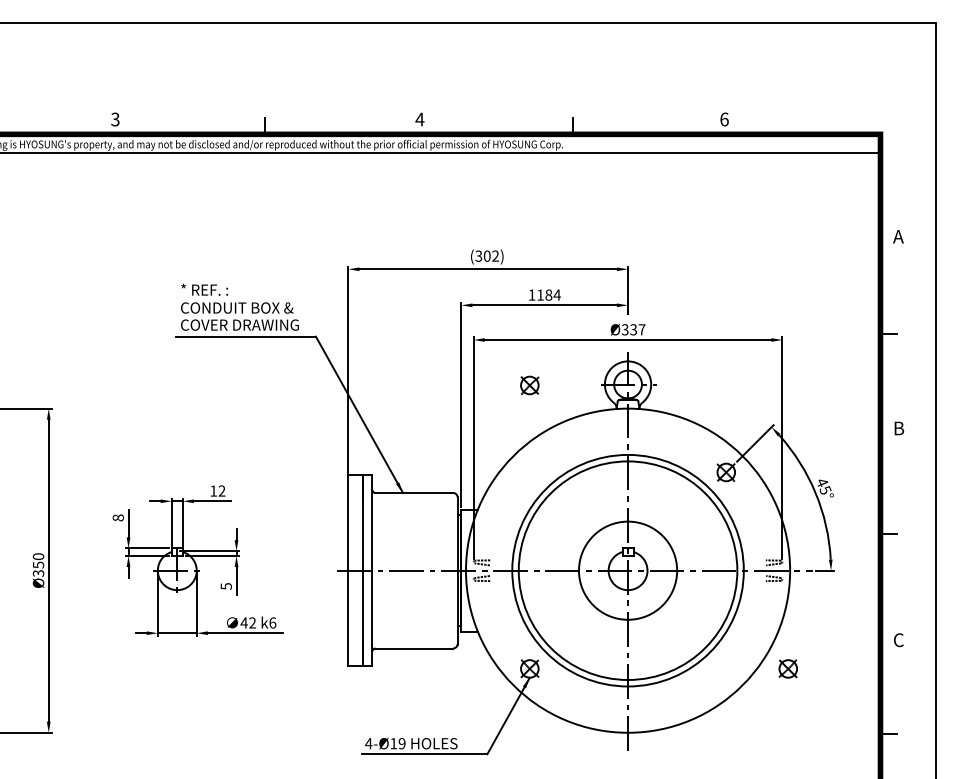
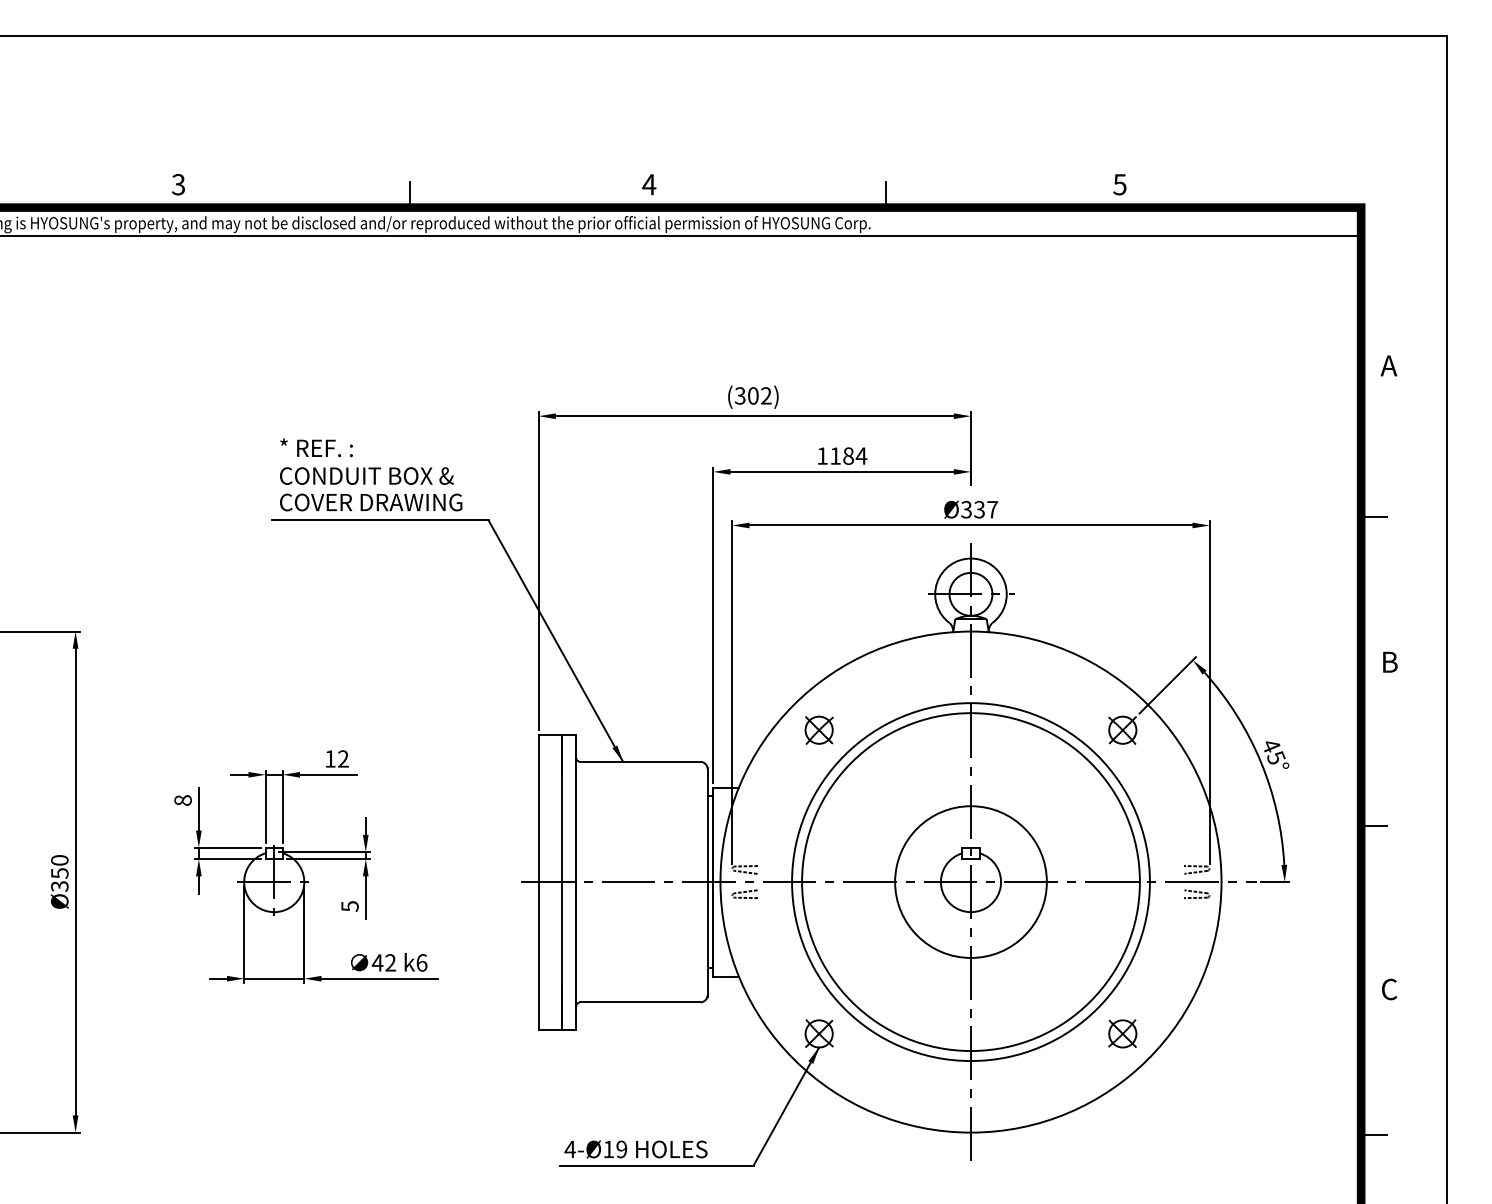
text: (724, 119) -> (1120, 184), 6 -> 5
part: (529, 385) -> (818, 730), moved
part: (787, 668) -> (1121, 1033), moved

